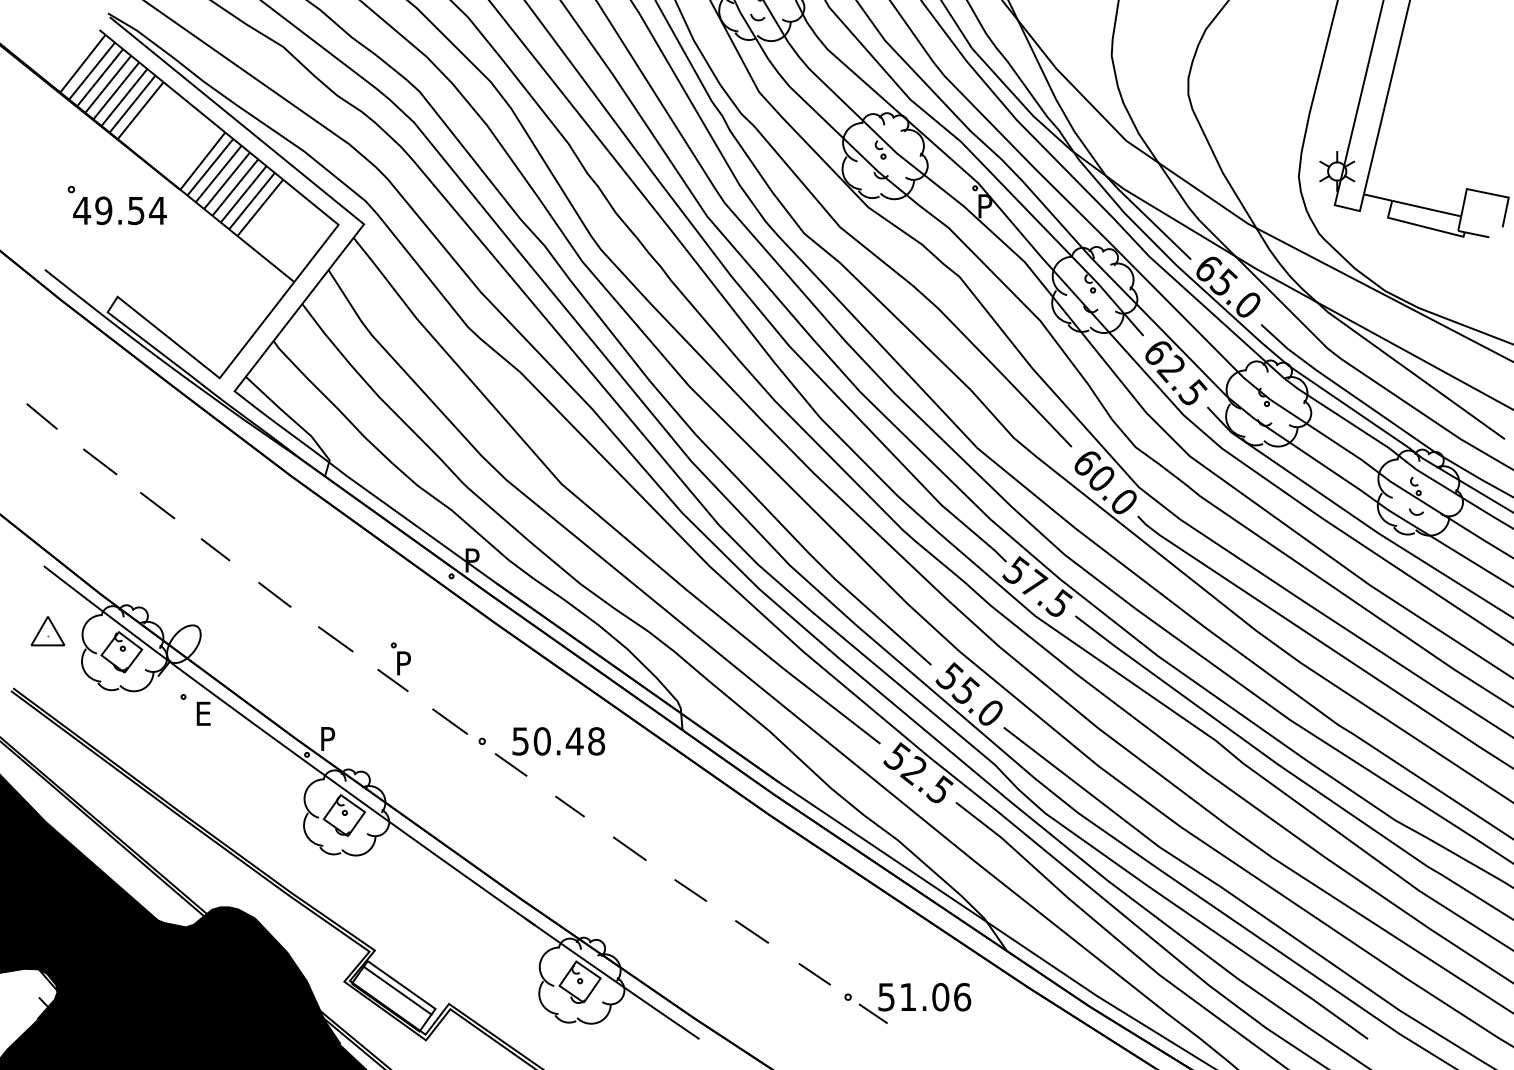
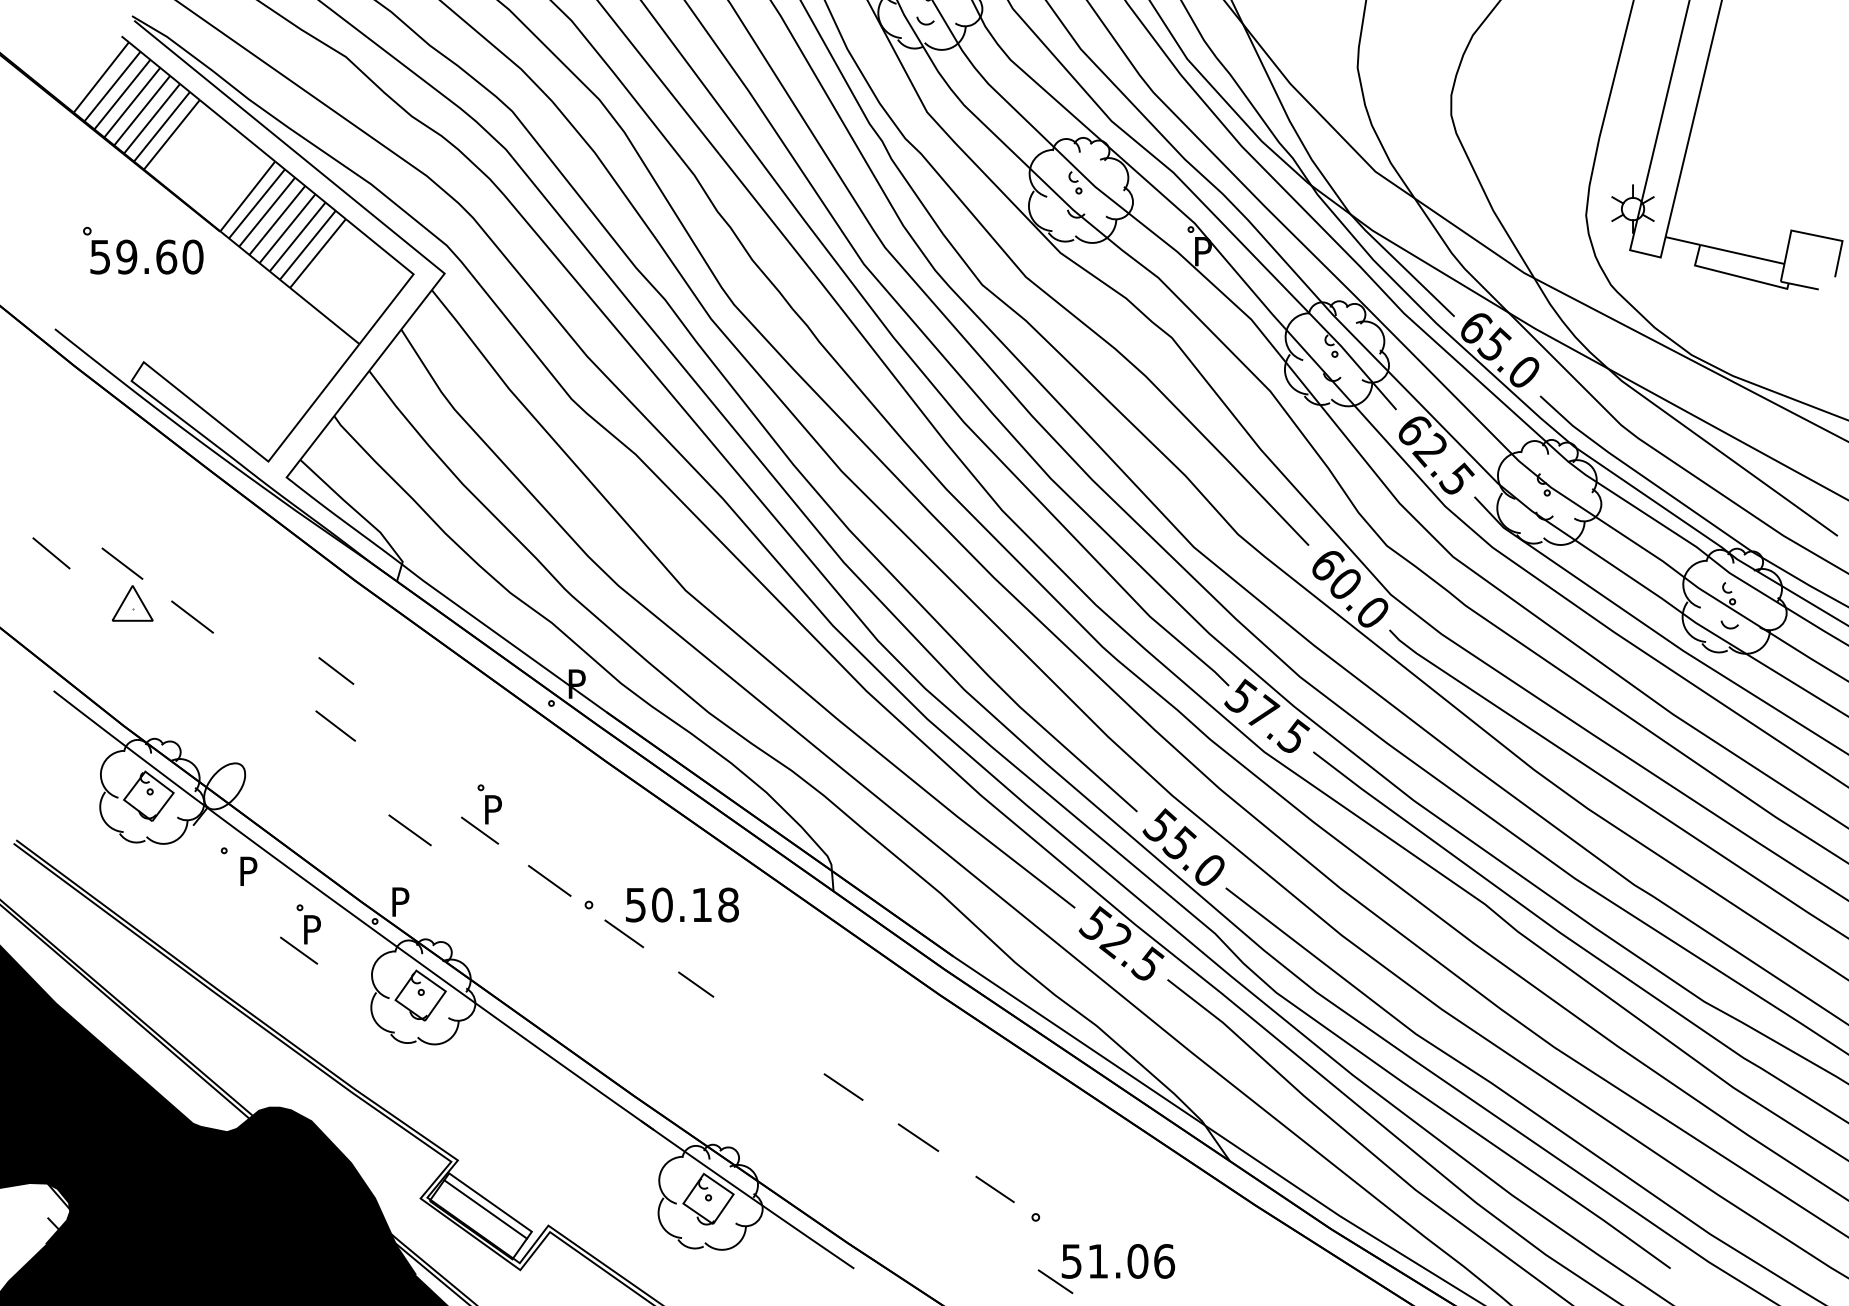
text: (119, 210) -> (146, 256), 49.54 -> 59.60
line: (42, 416) -> (51, 553), moved
line: (215, 549) -> (336, 670), moved
part: (47, 631) -> (132, 603), moved
line: (335, 639) -> (409, 830), moved
text: (205, 713) -> (250, 870), E -> P
text: (574, 740) -> (701, 904), 50.48 -> 50.18
part: (246, 765) -> (300, 934), added
line: (629, 848) -> (768, 1035), removed
part: (915, 1003) -> (1106, 1269), moved

